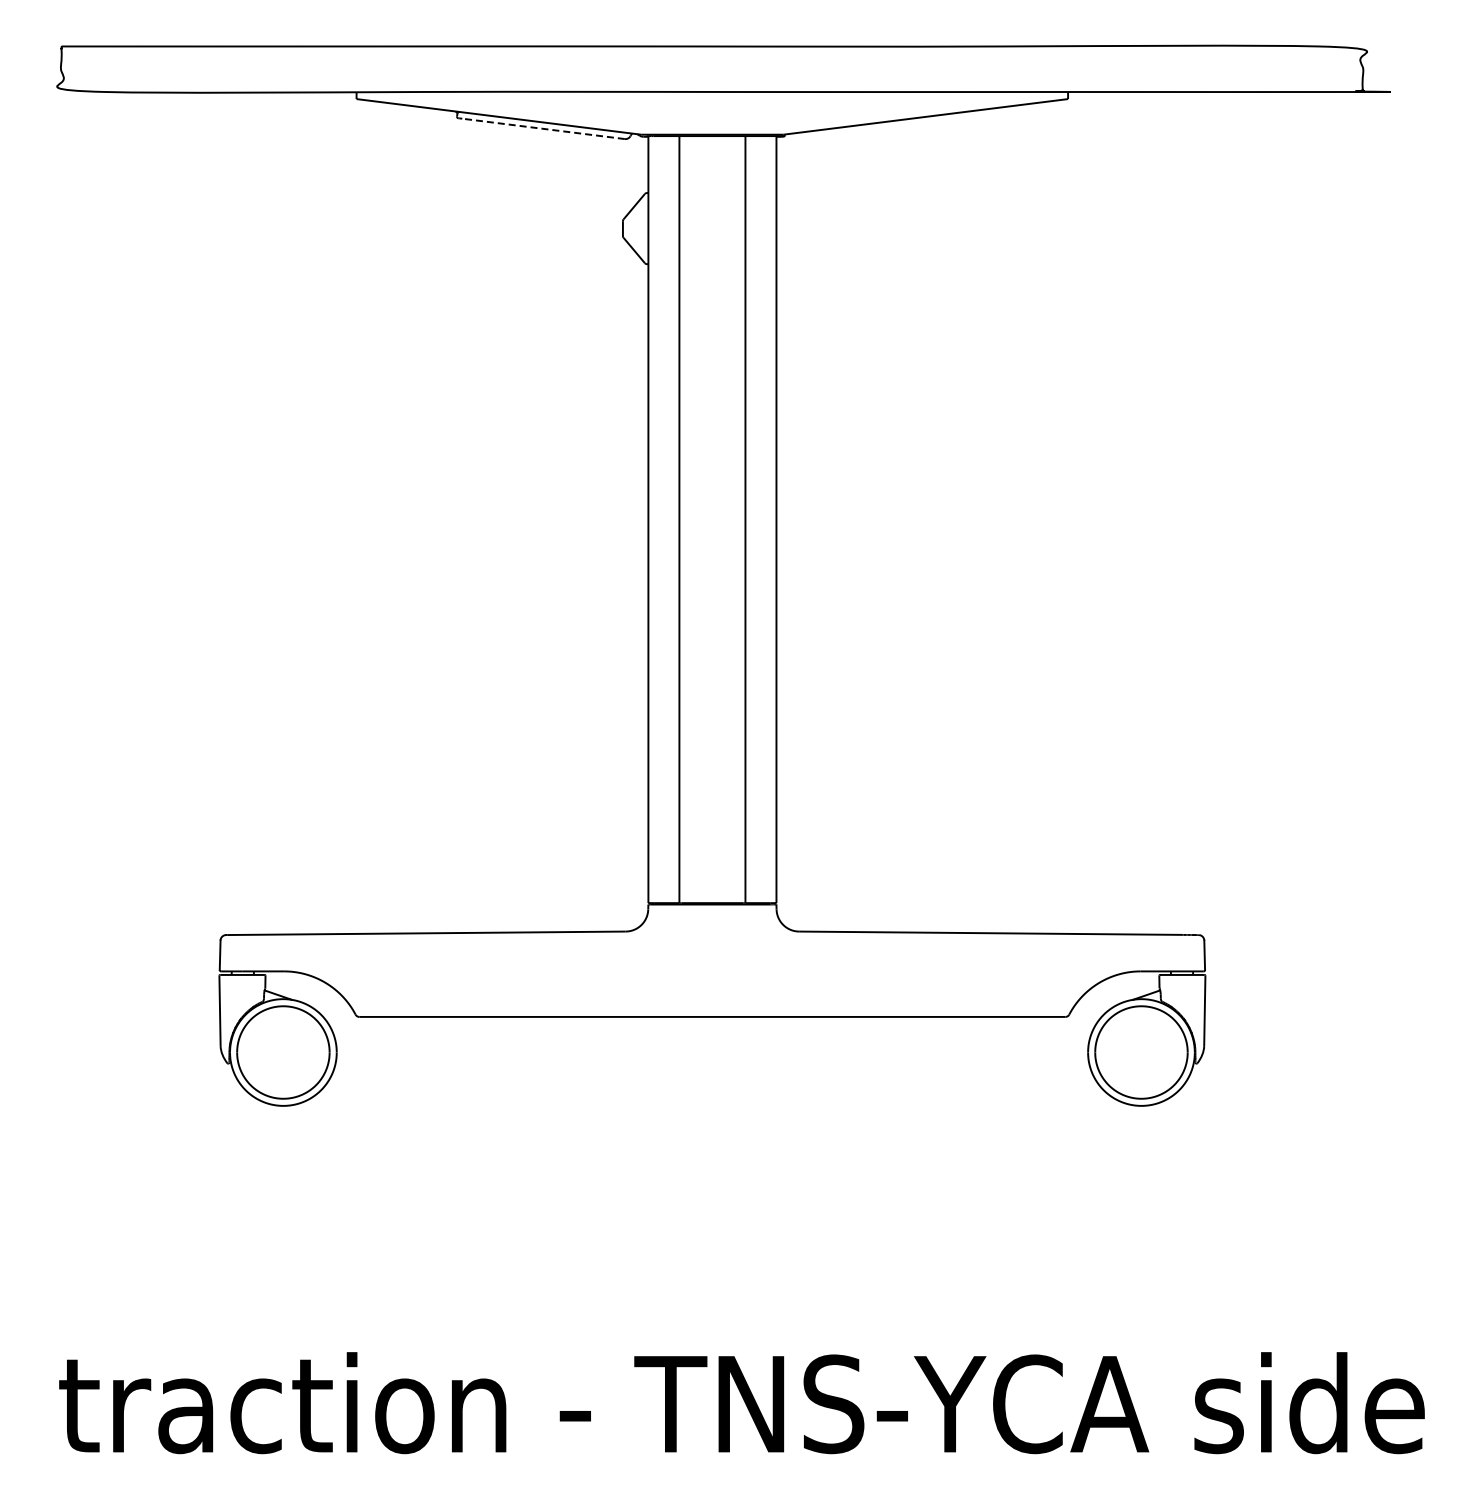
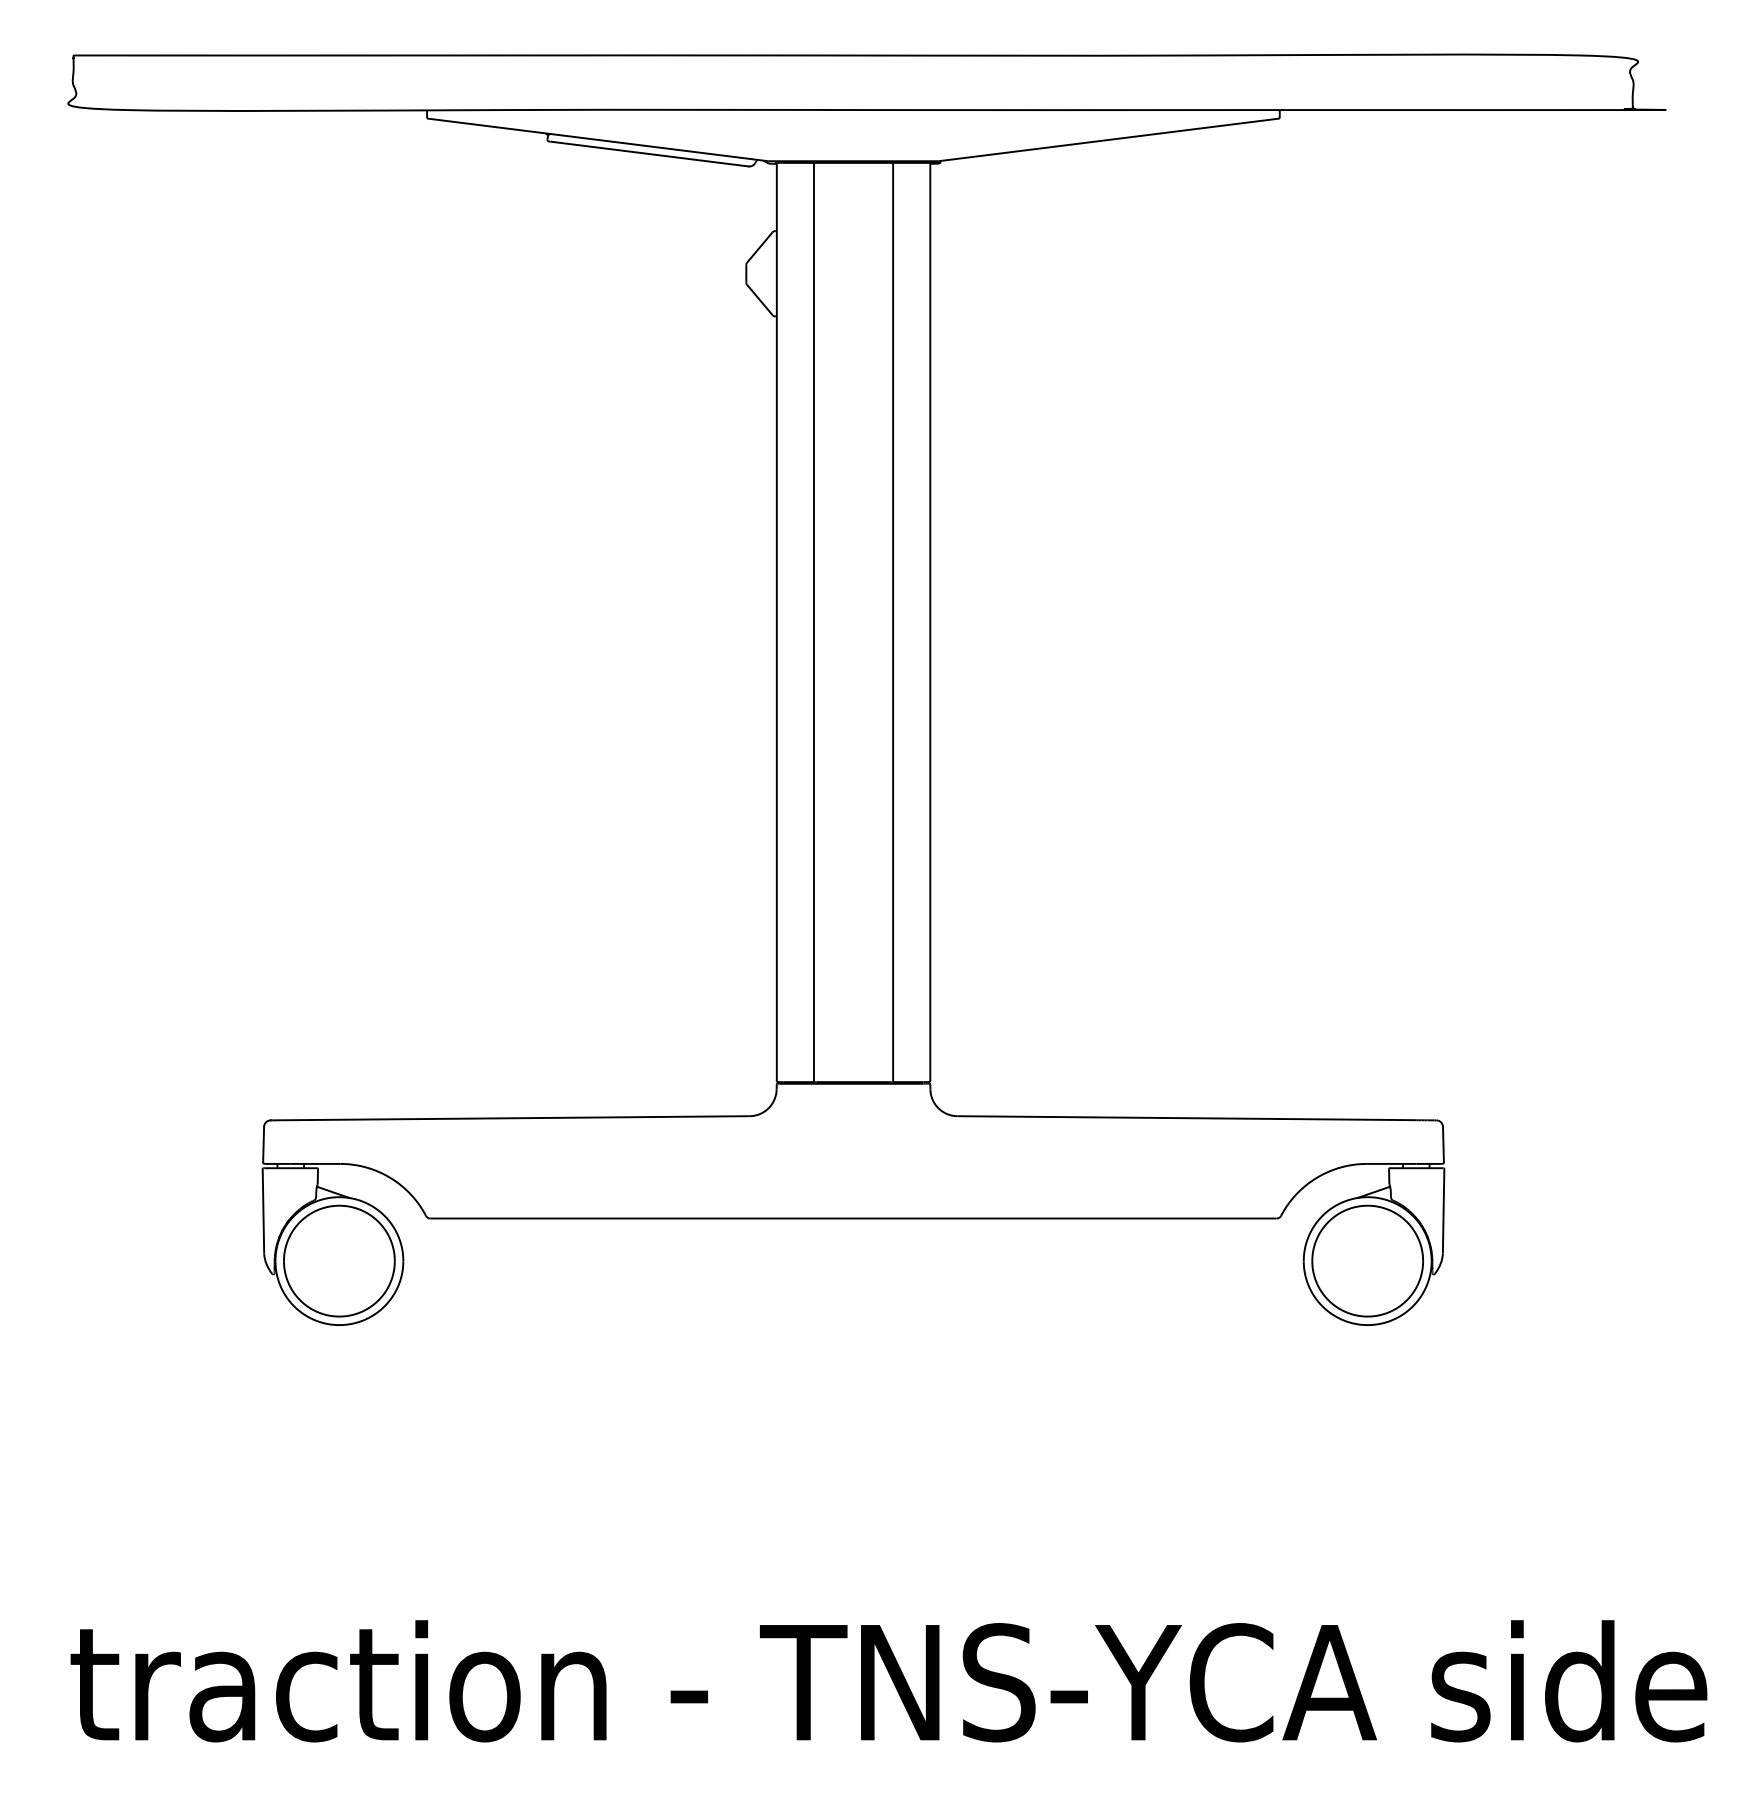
line: (543, 128) -> (651, 153), dashed -> solid

